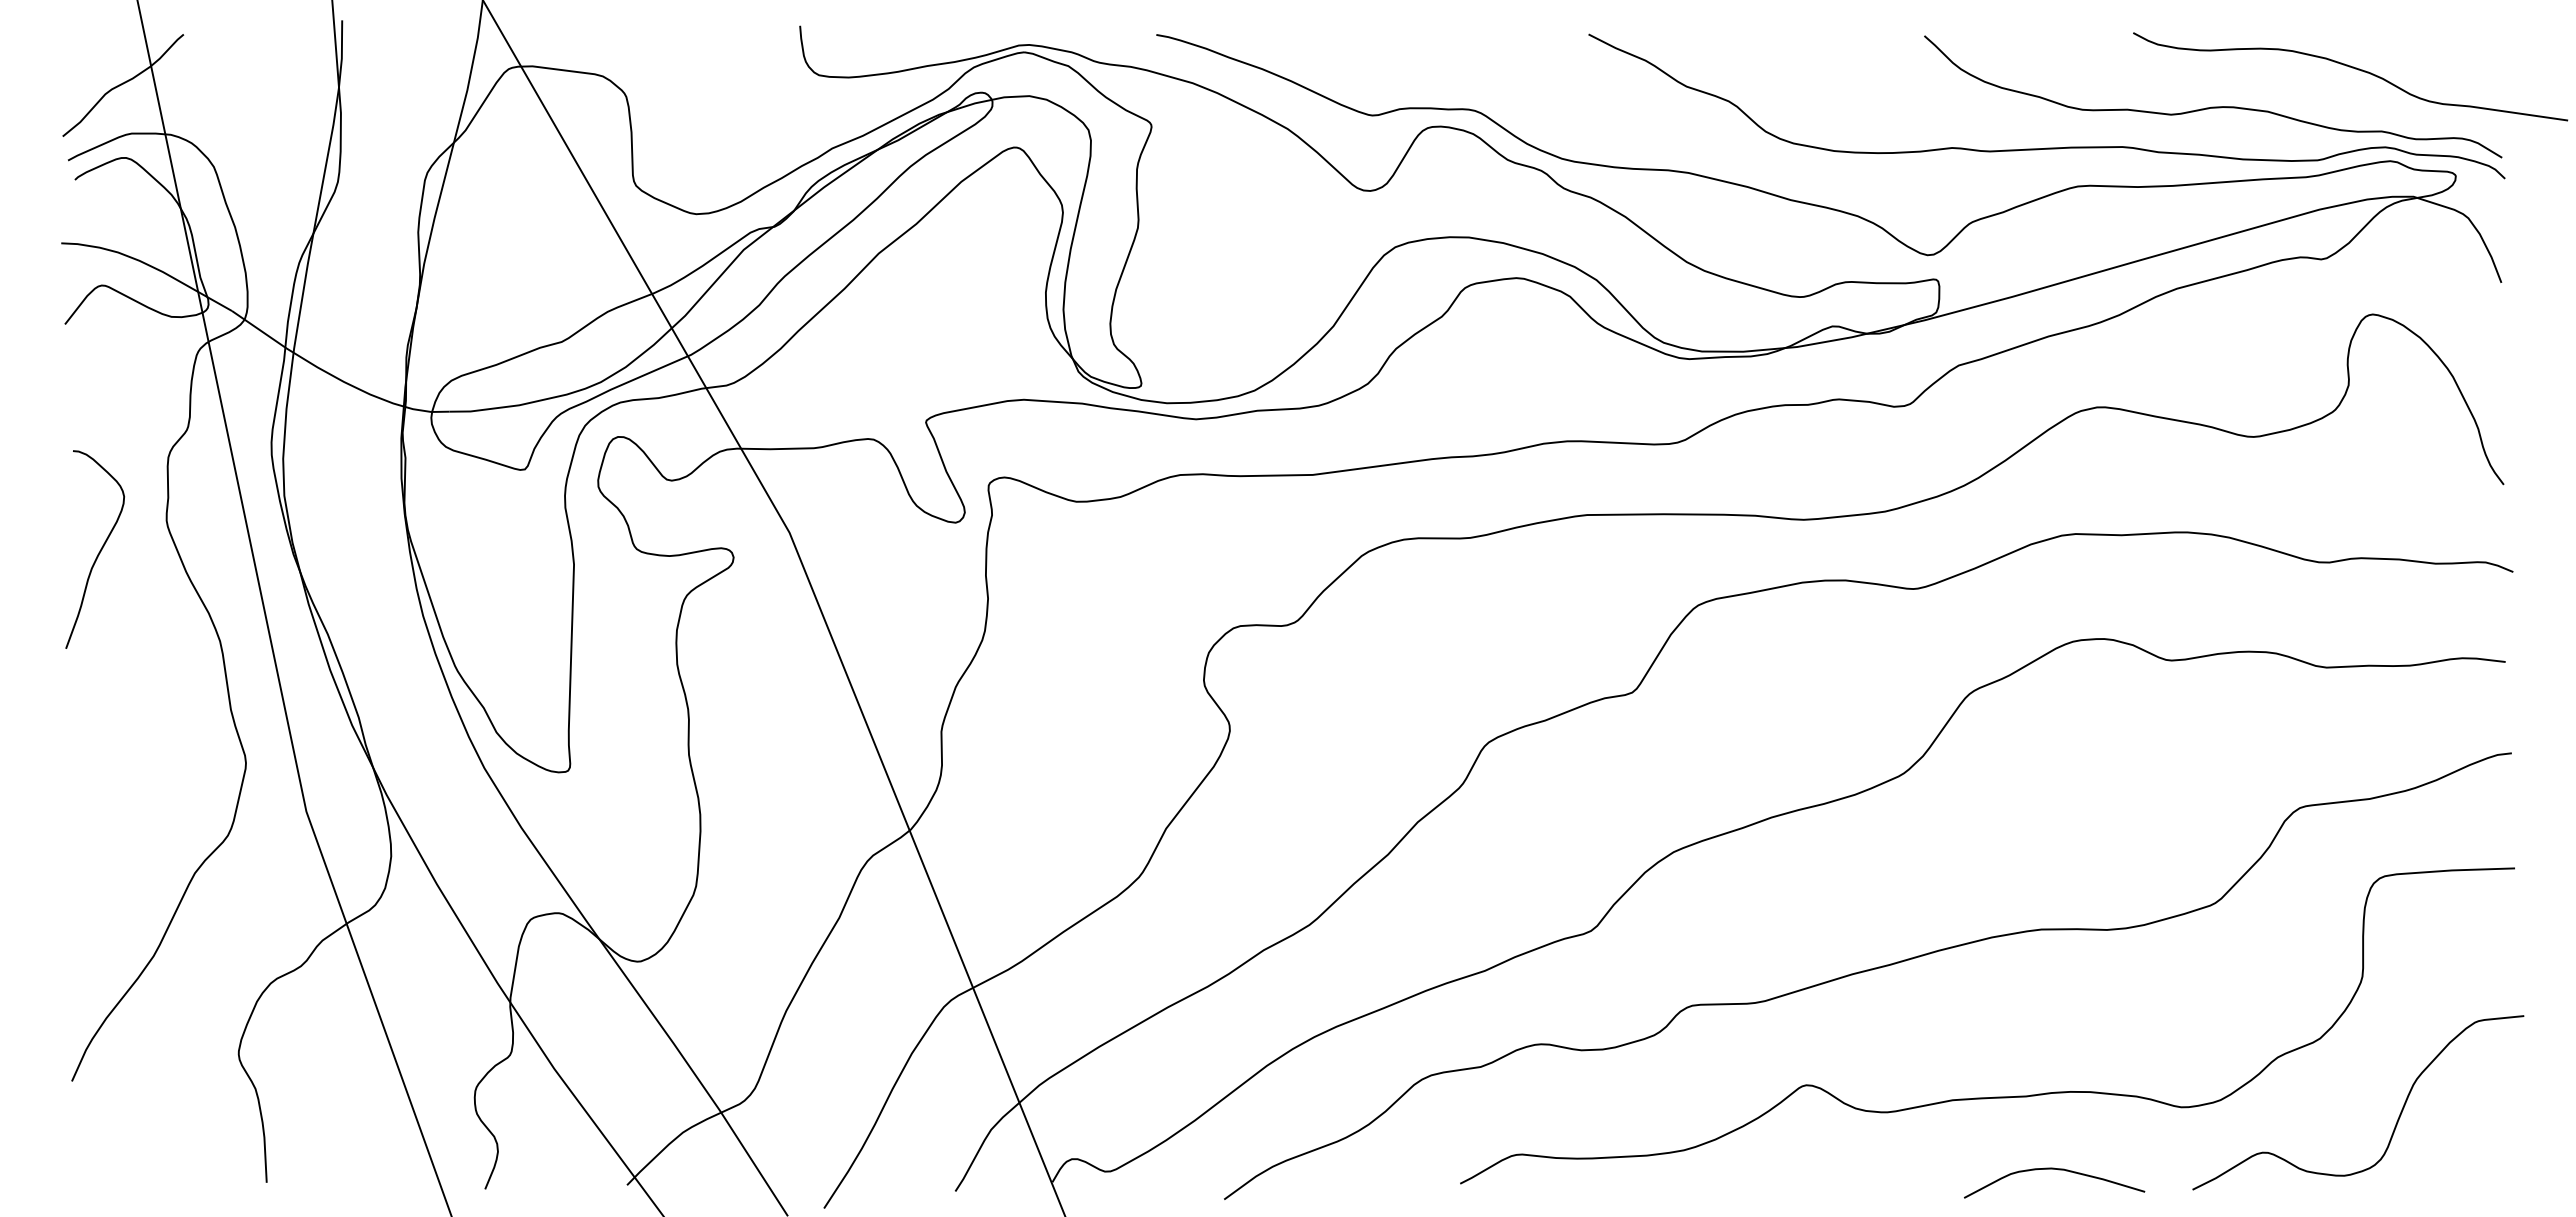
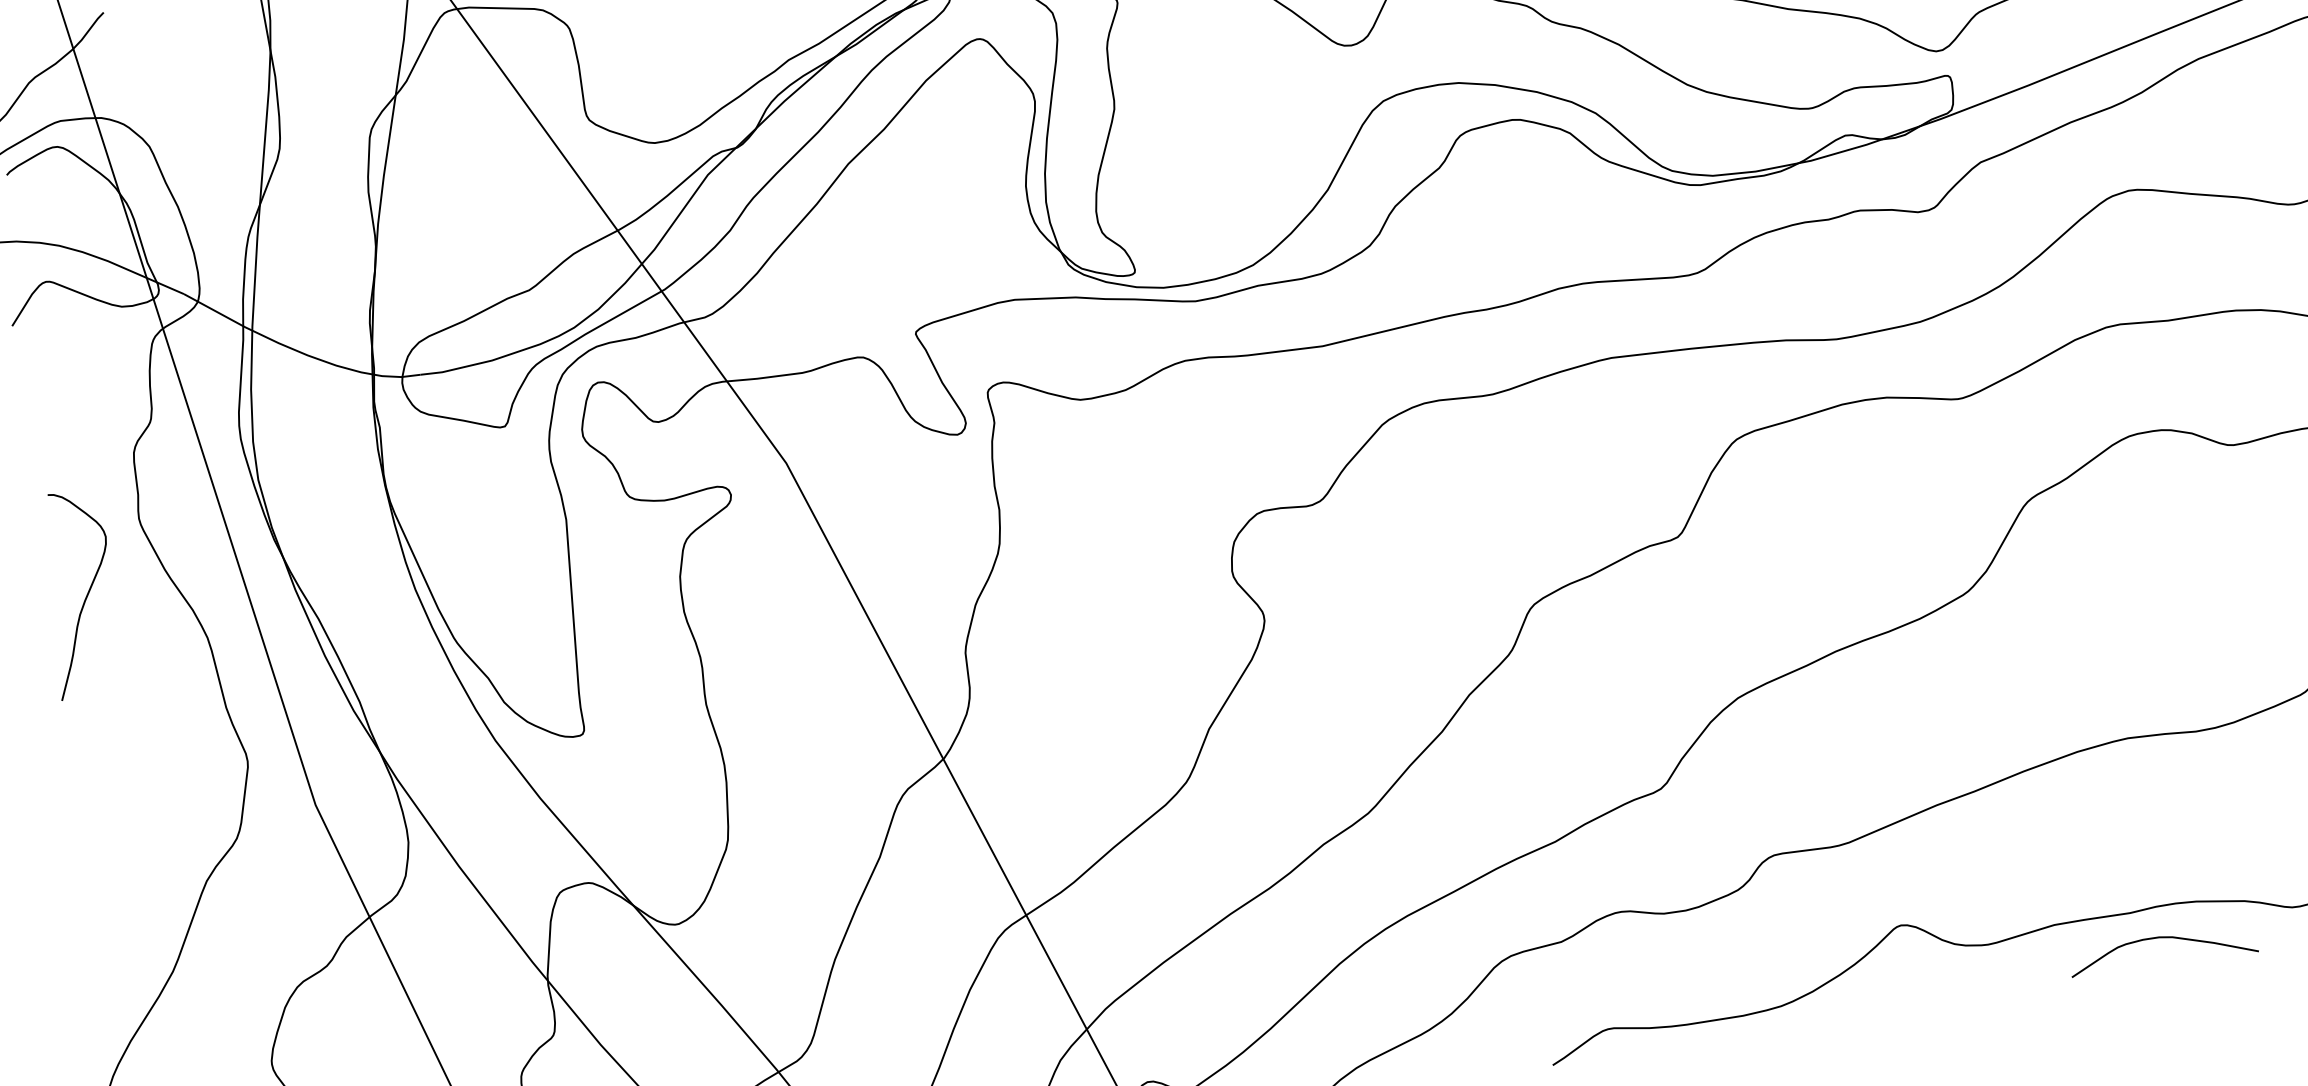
curve: (98, 552) -> (85, 597), moved
curve: (2058, 1170) -> (2166, 938), moved

